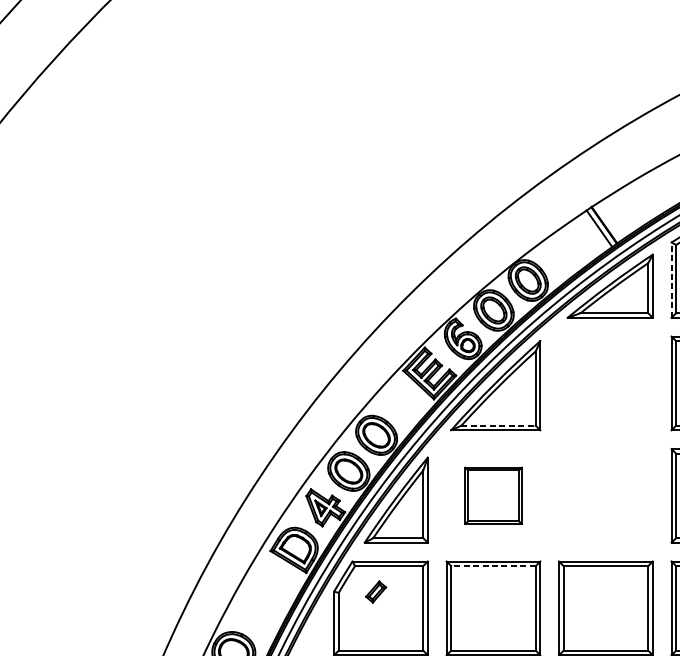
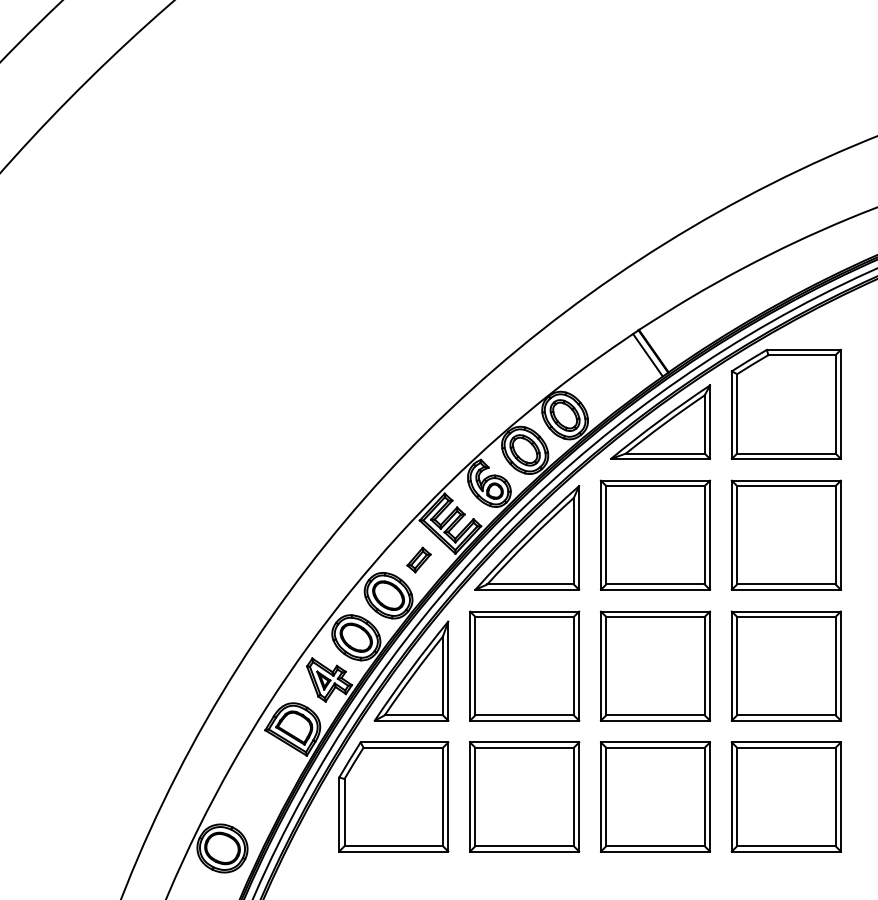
line: (671, 280) -> (731, 415), dashed -> solid
part: (605, 382) -> (655, 534), added
line: (499, 425) -> (531, 584), dashed -> solid
part: (493, 495) -> (524, 665), size x1.67
part: (605, 495) -> (655, 665), added
line: (493, 565) -> (524, 747), dashed -> solid
part: (375, 591) -> (418, 559), moved

